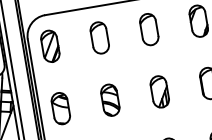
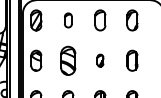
part: (100, 37) -> (68, 20), size x0.7
part: (159, 91) -> (100, 60), size x0.6
part: (110, 99) -> (68, 60), size x1.4

